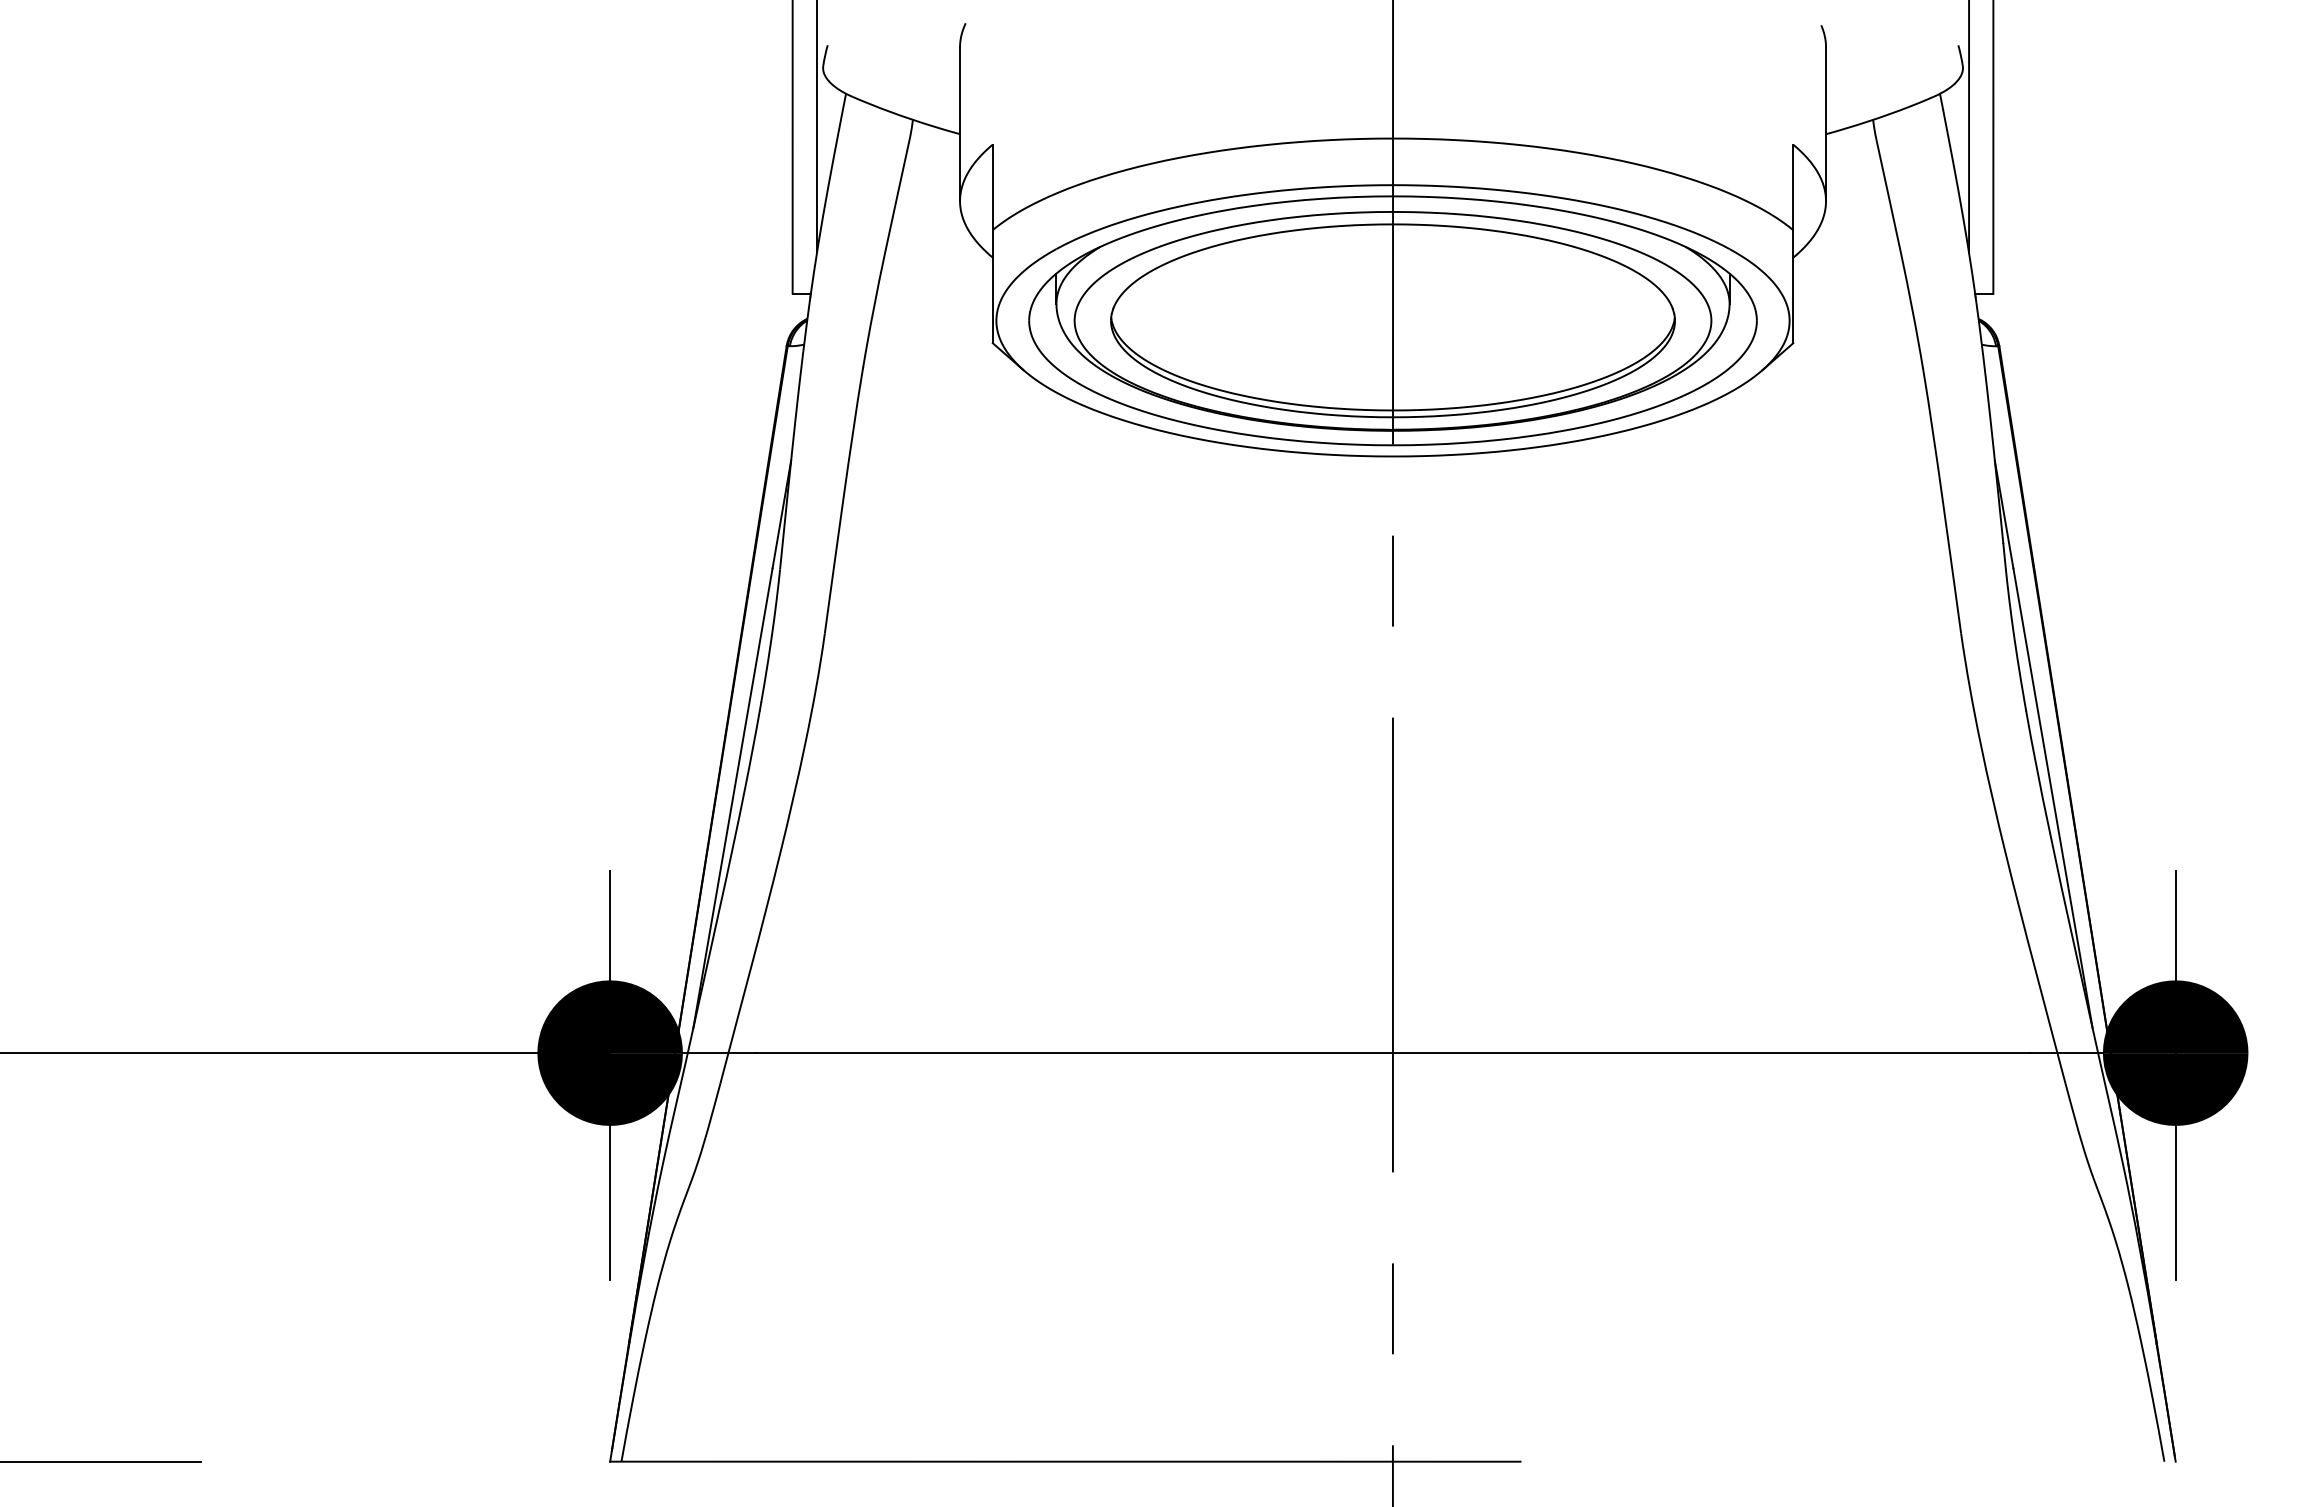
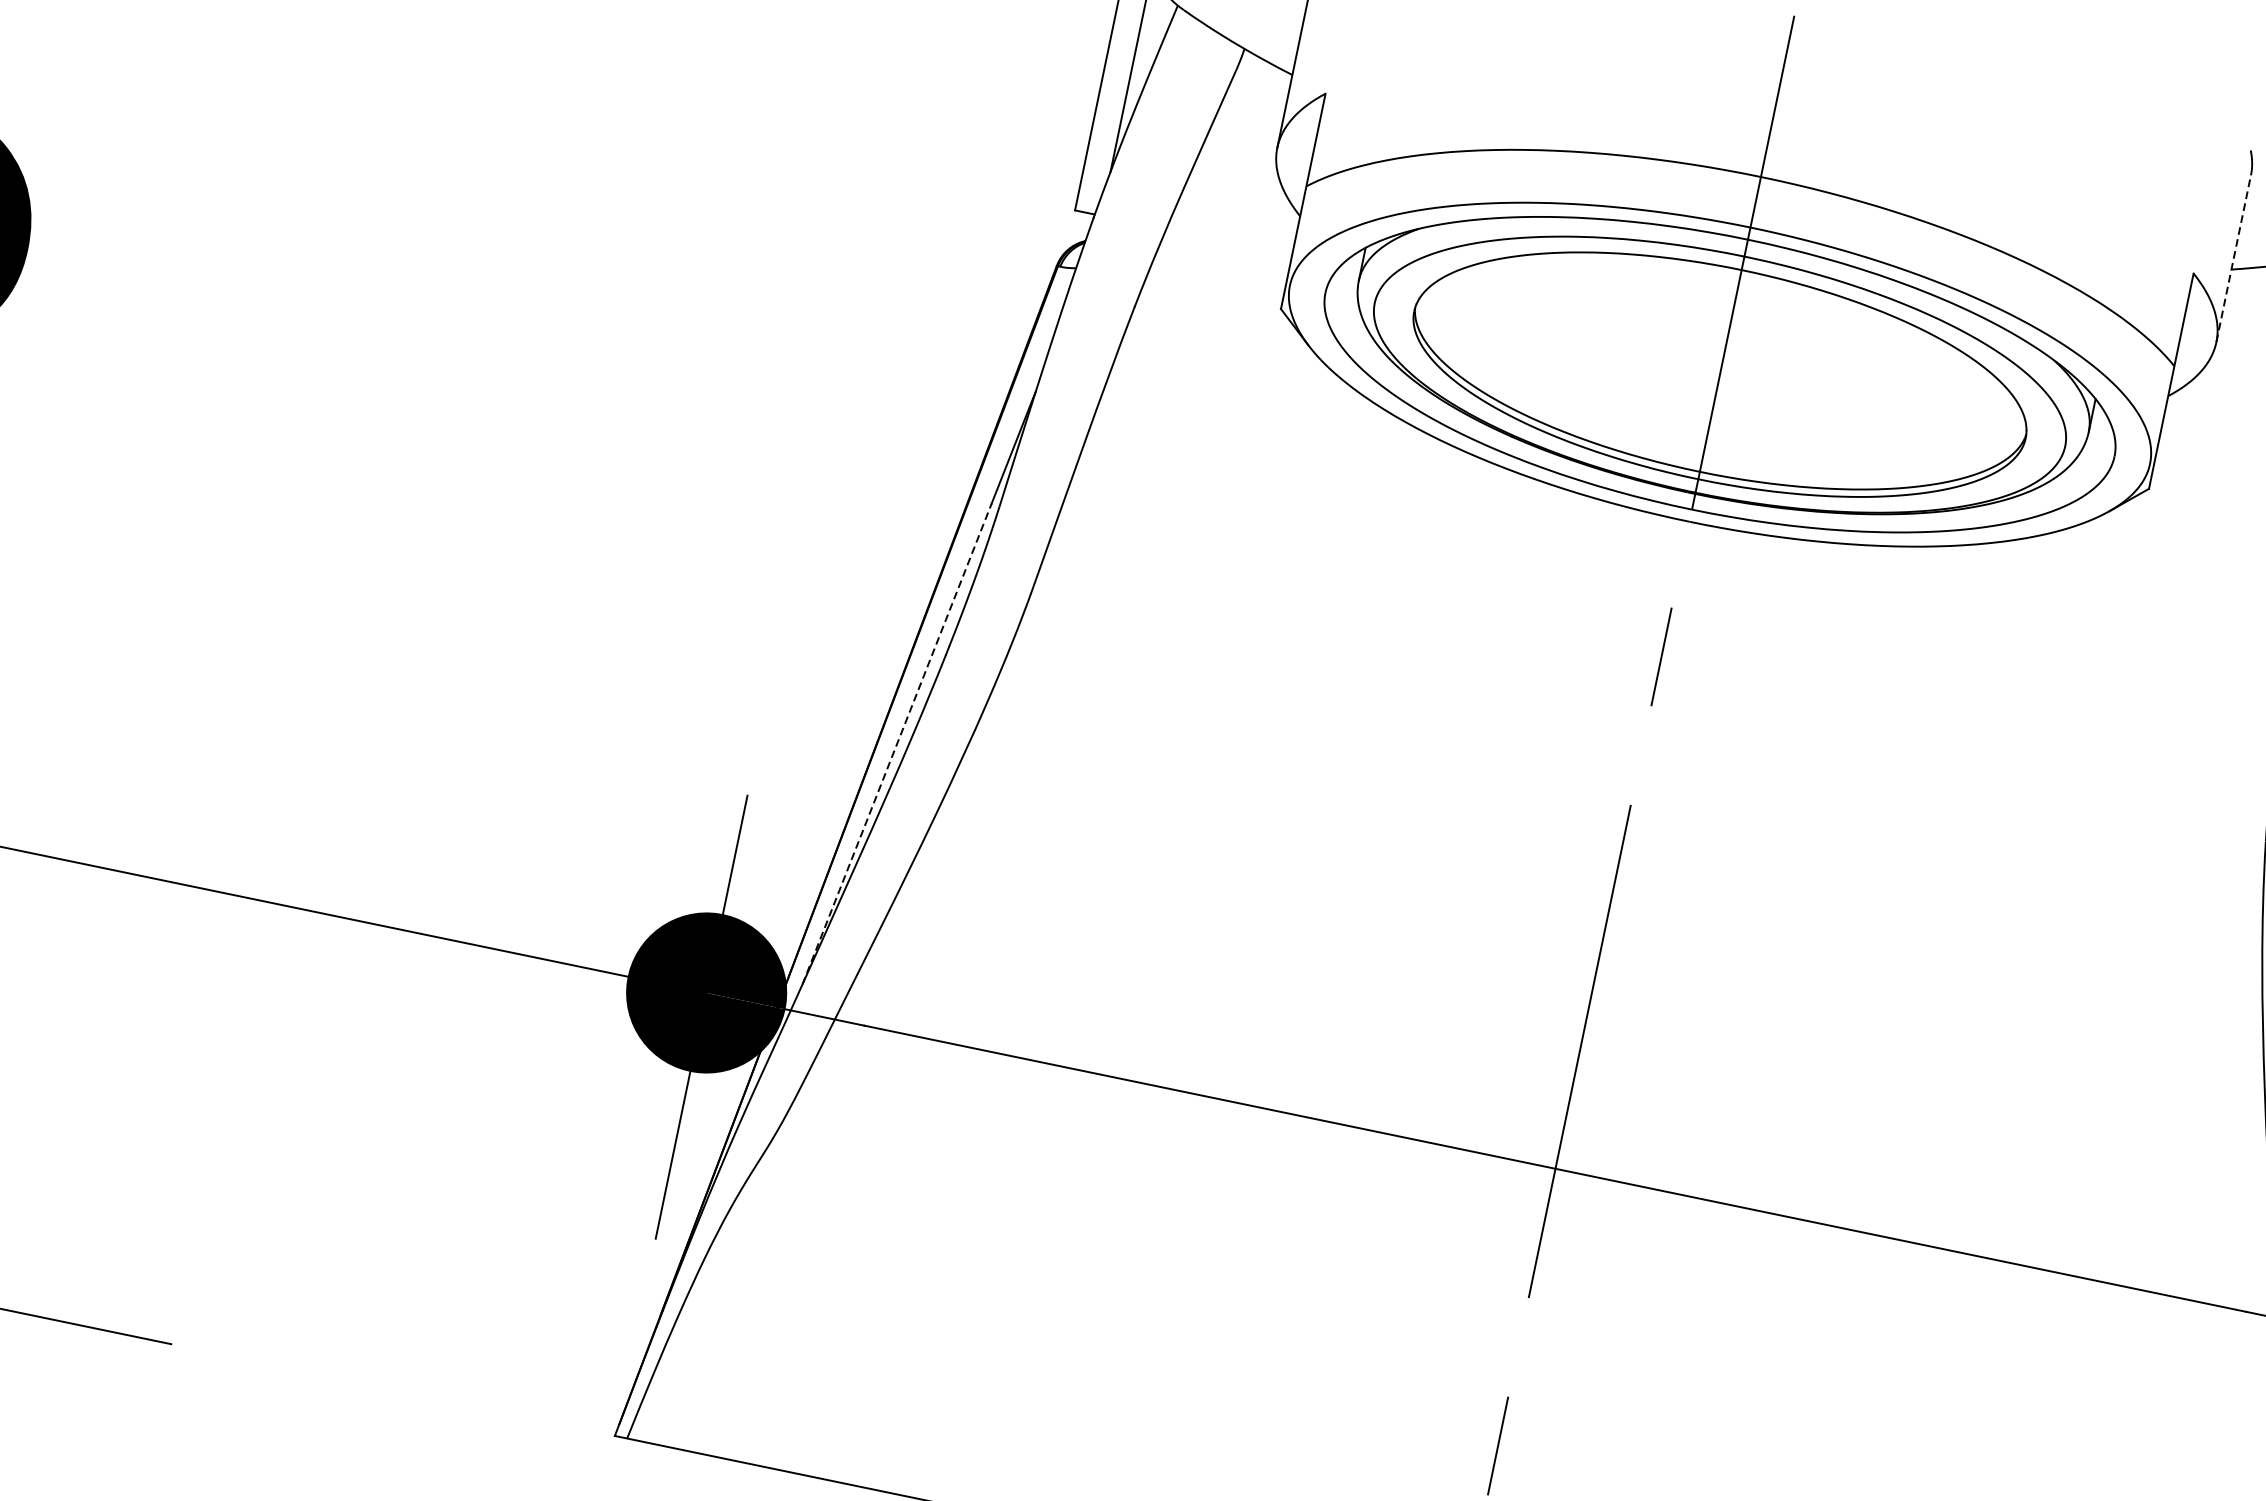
line: (1826, 124) -> (2234, 259), solid -> dashed
line: (733, 797) -> (897, 743), solid -> dashed

